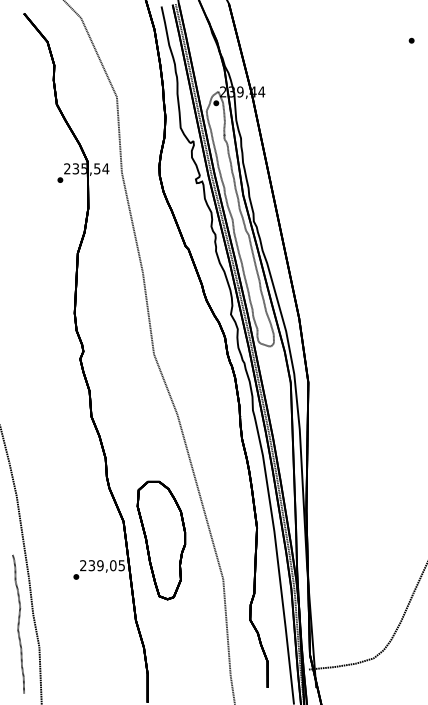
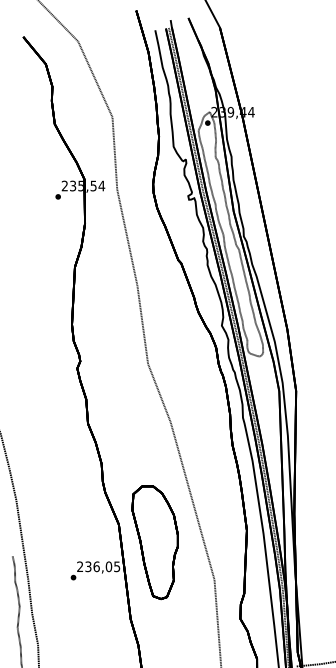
text: (100, 565) -> (96, 566), 239,05 -> 236,05

